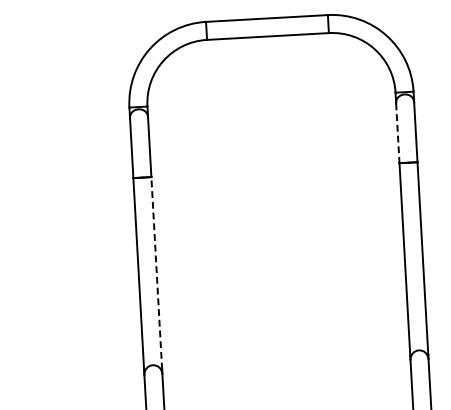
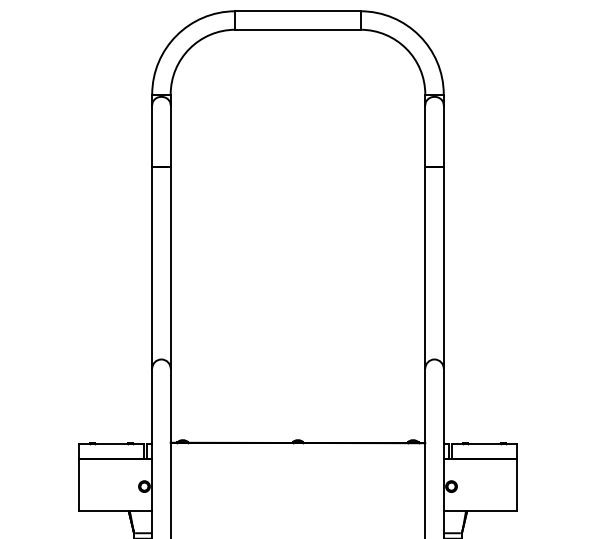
line: (398, 133) -> (425, 136), dashed -> solid
line: (156, 273) -> (170, 265), dashed -> solid

